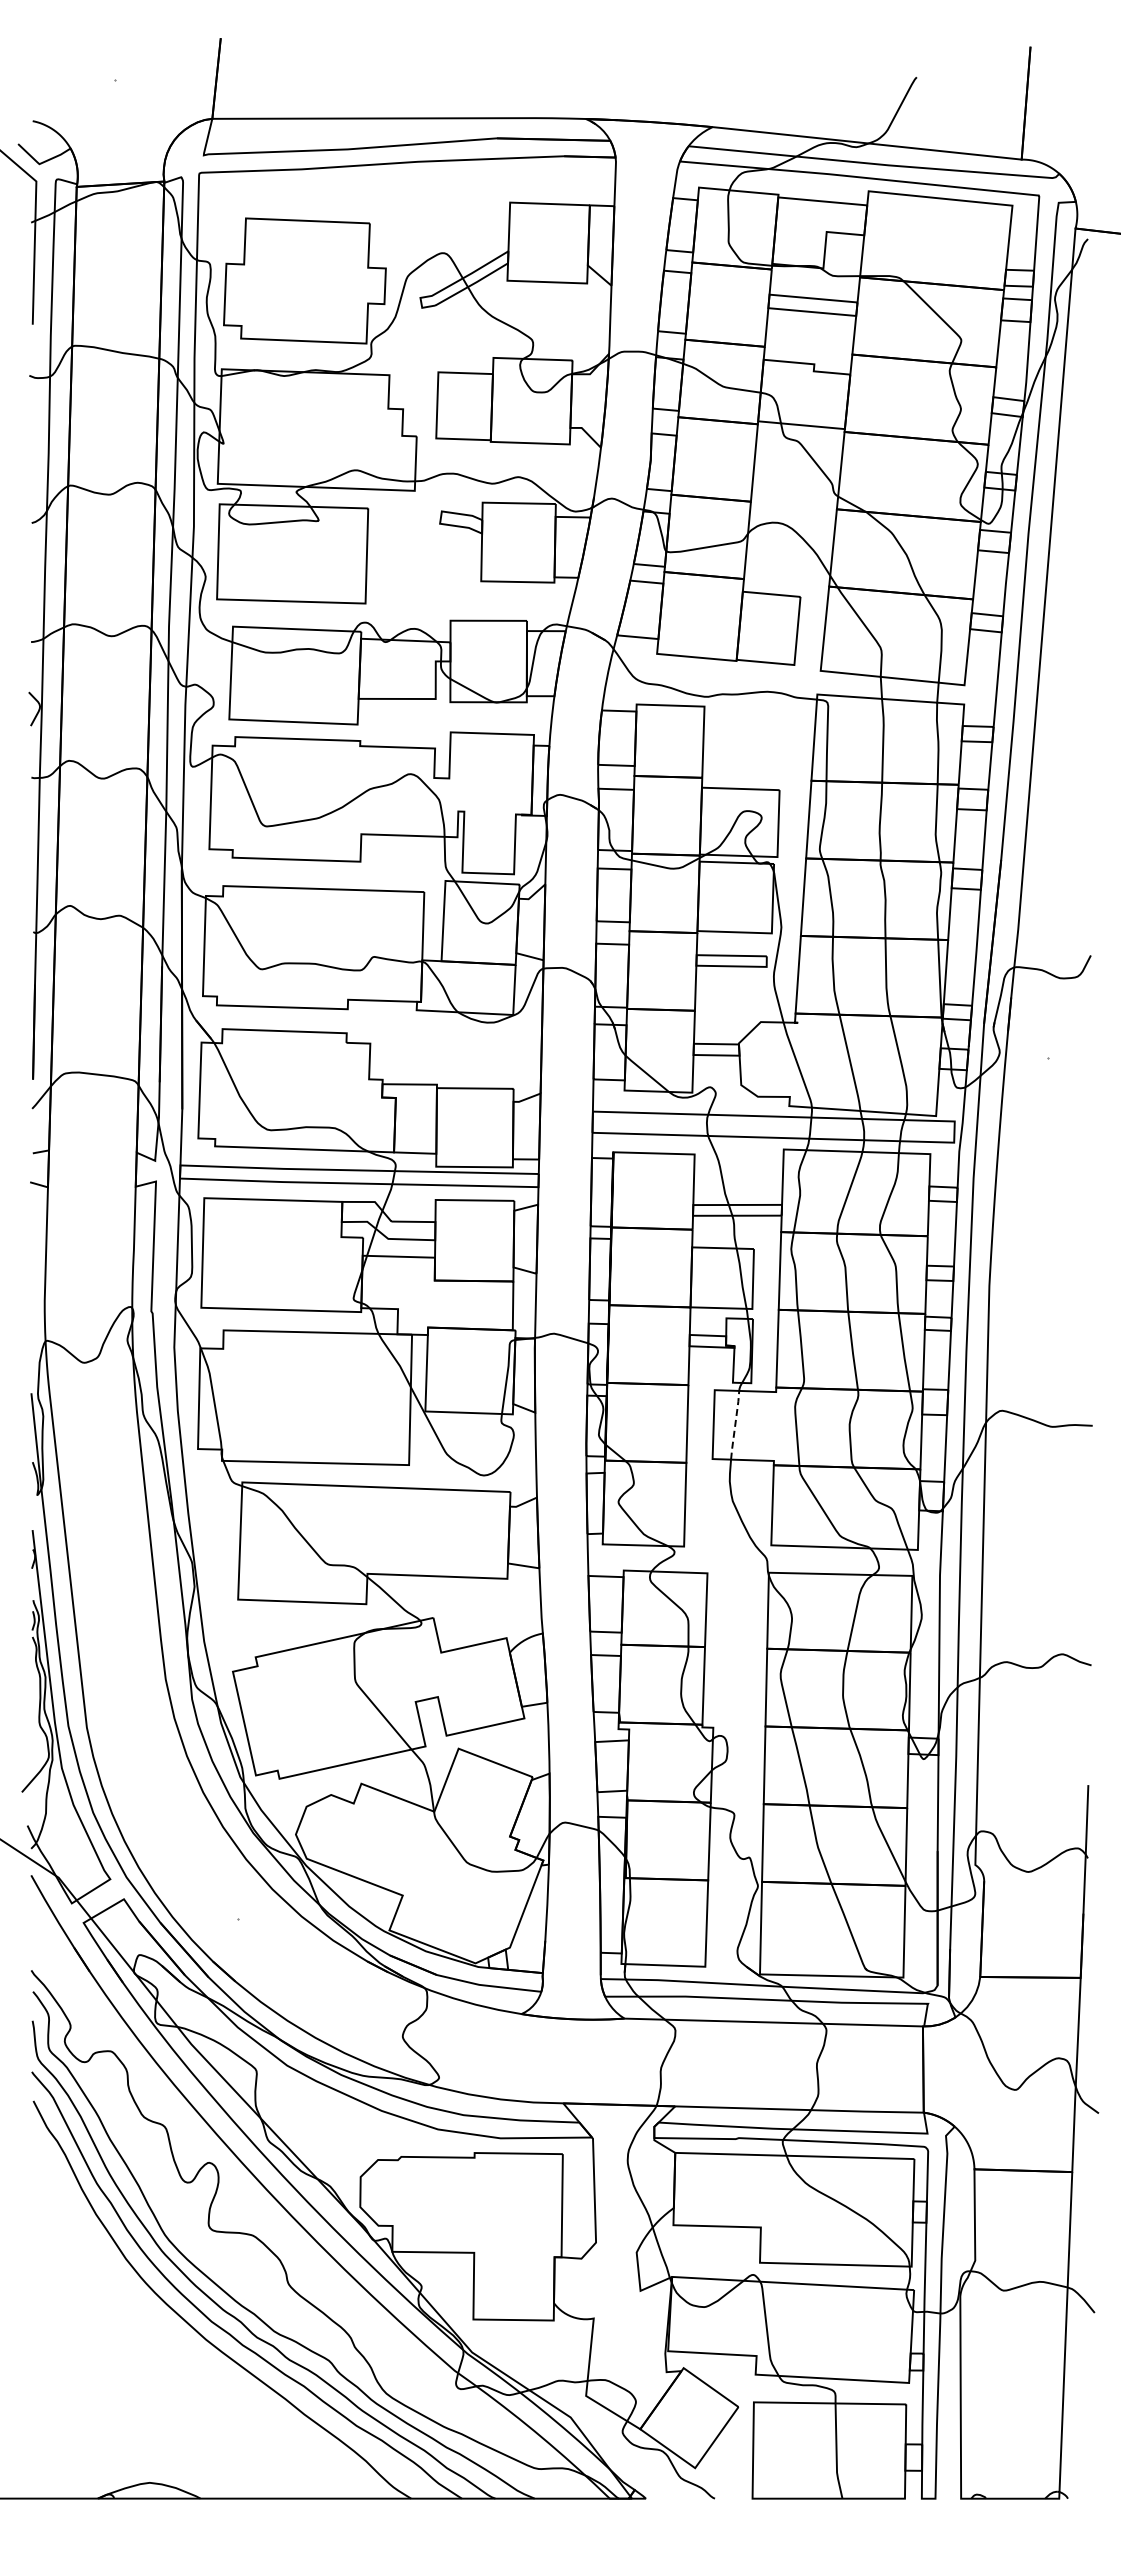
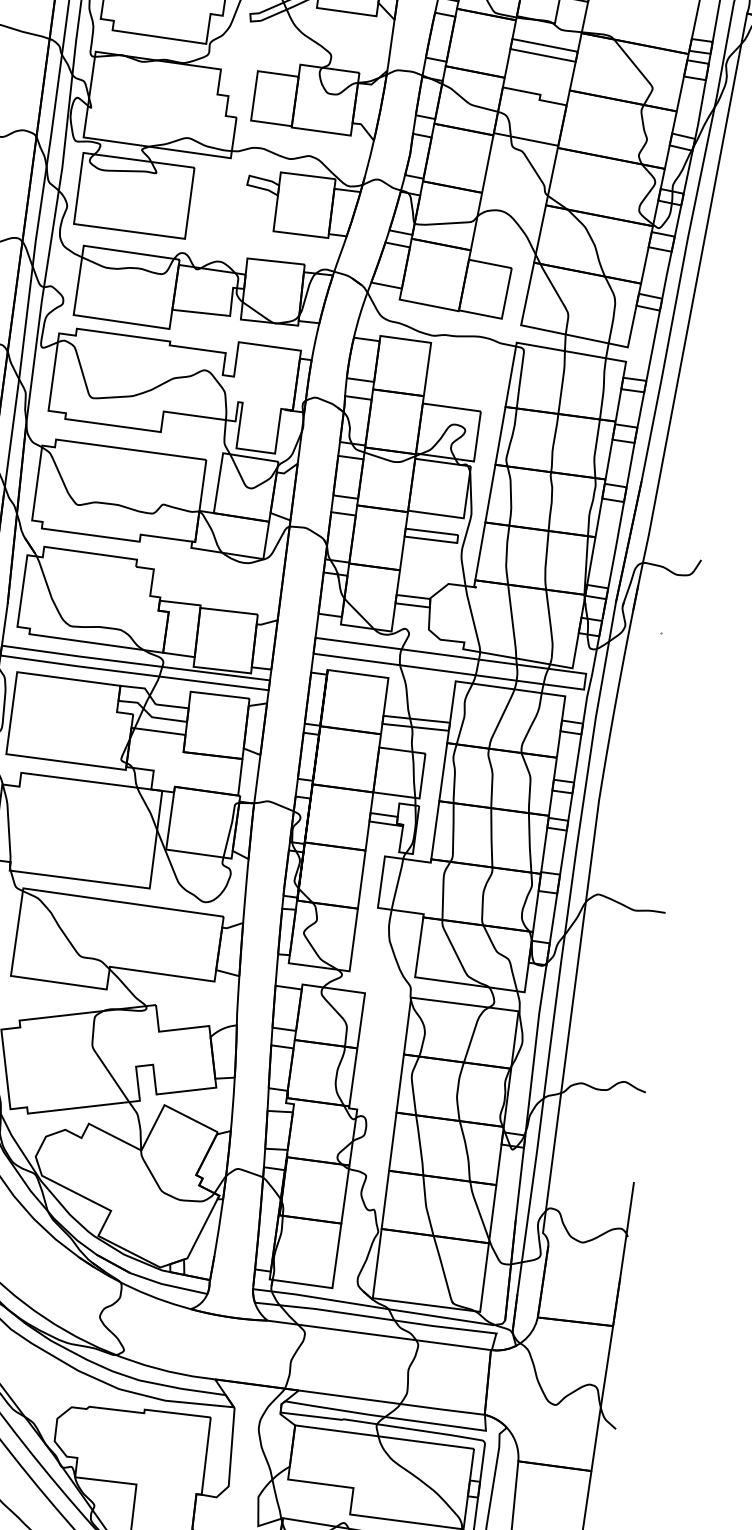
line: (735, 1425) -> (397, 884), dashed -> solid

